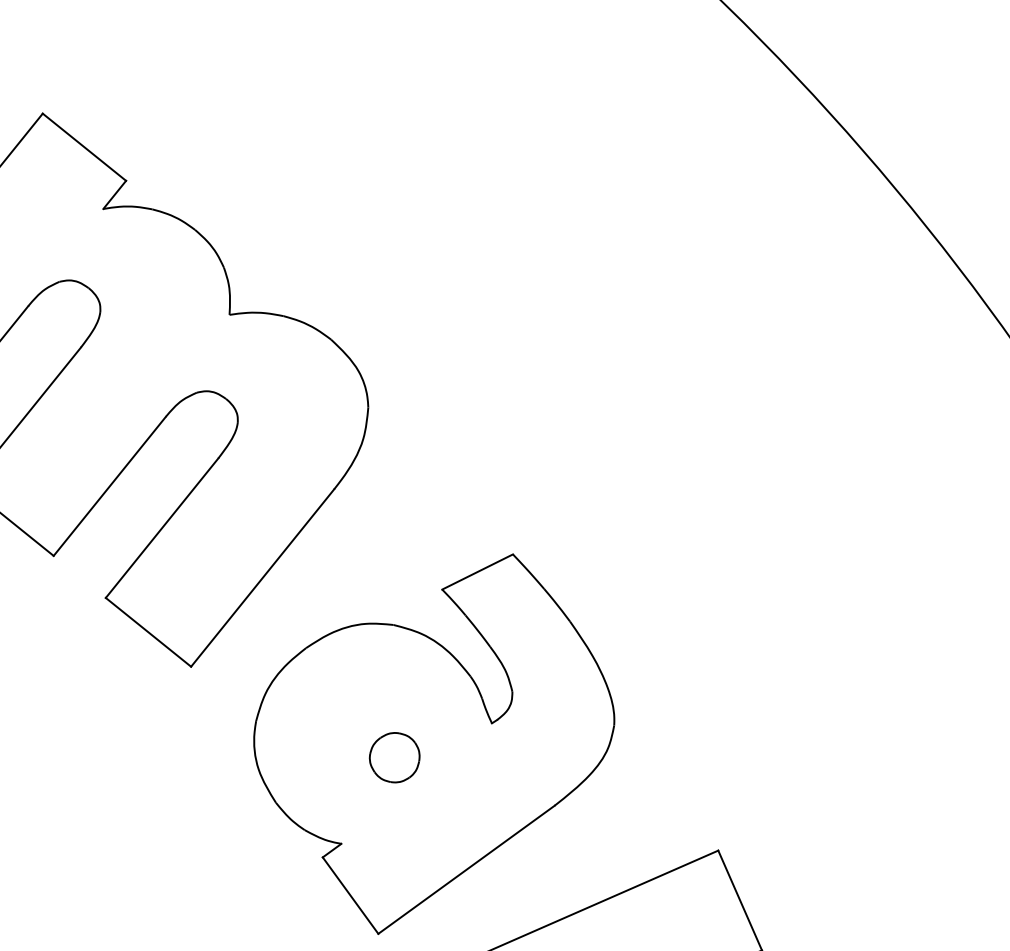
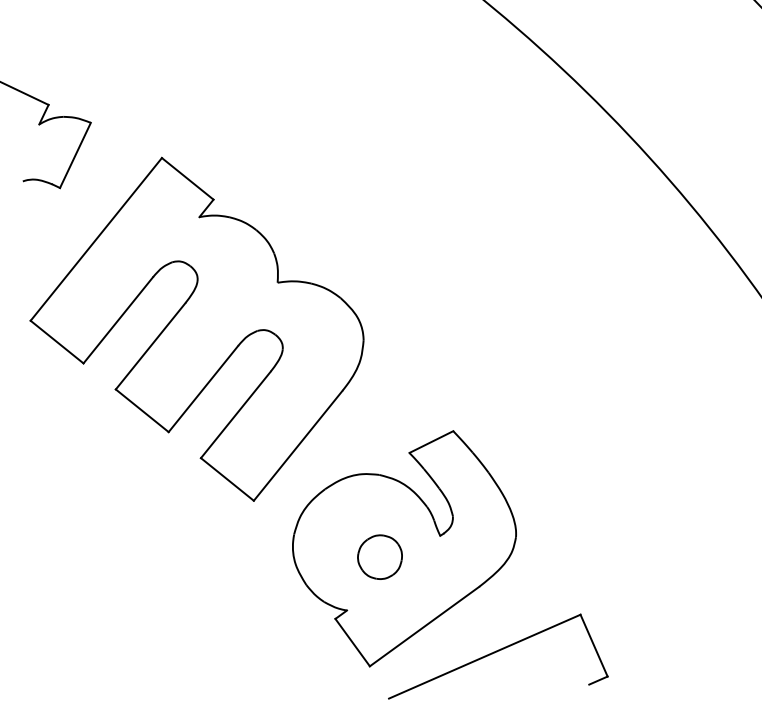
part: (393, 756) -> (379, 556), size x1.43

